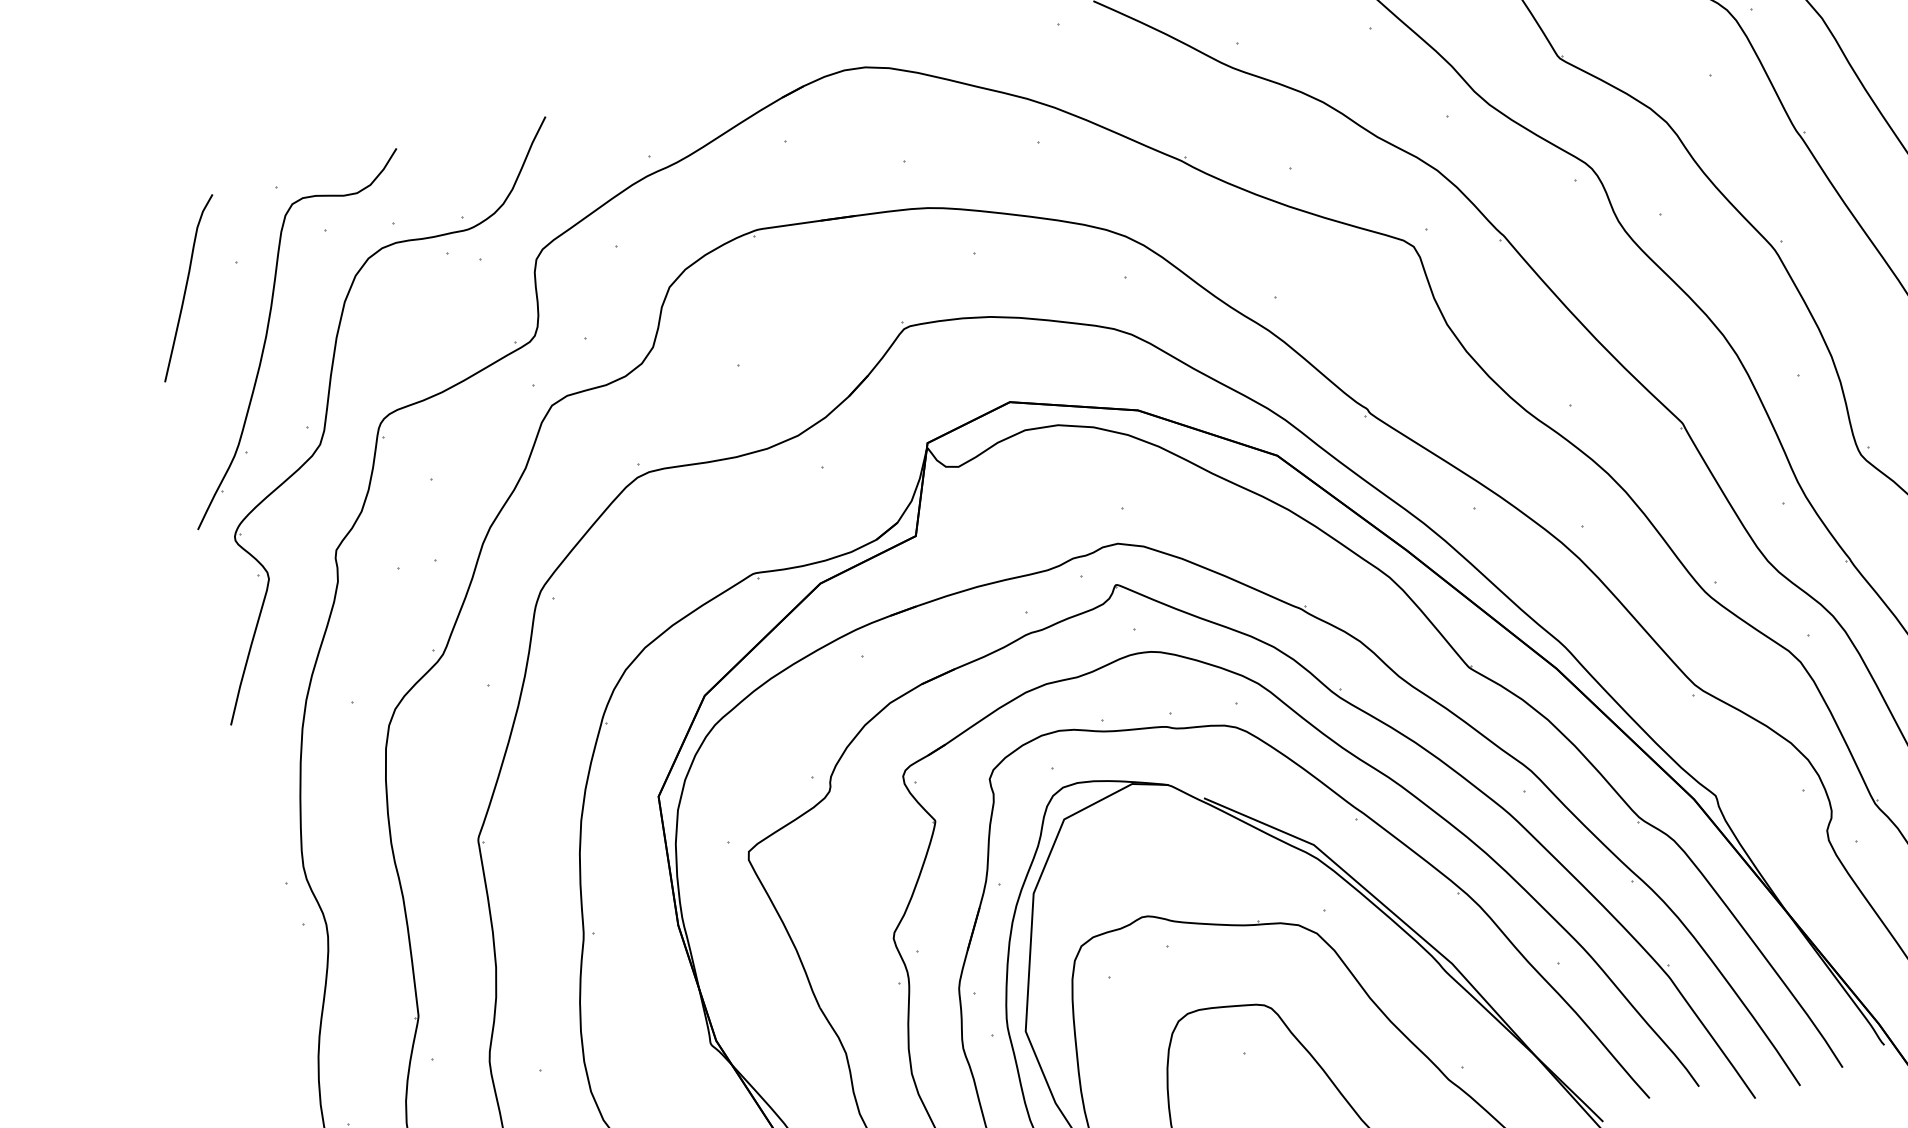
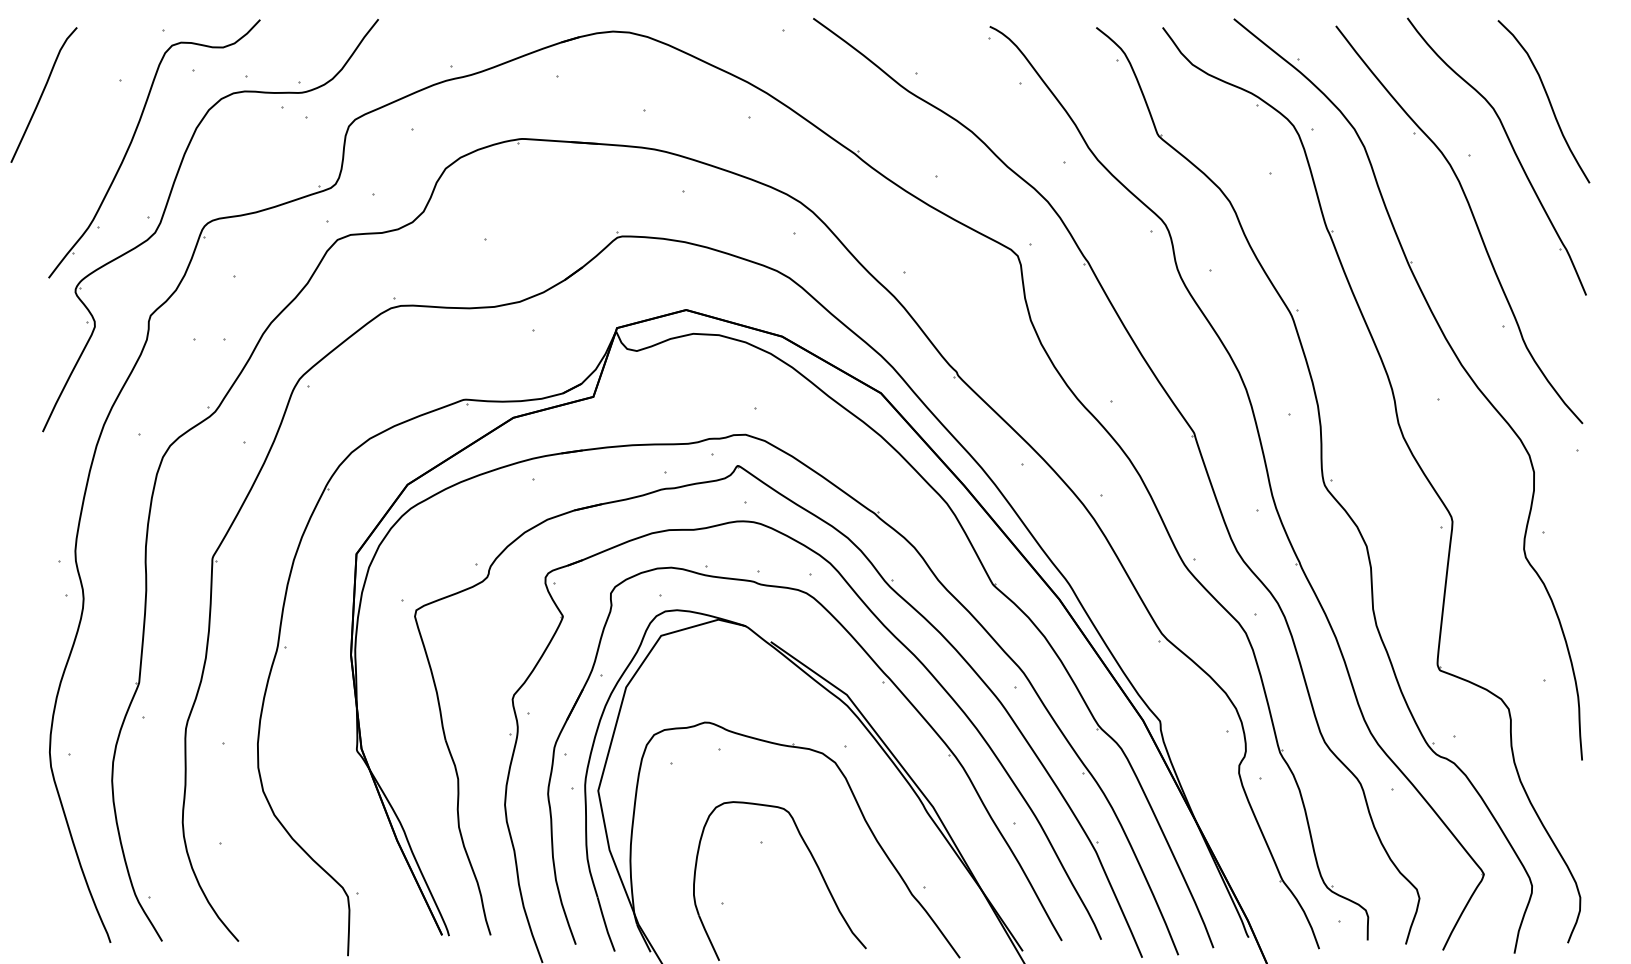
curve: (187, 286) -> (43, 93), moved

